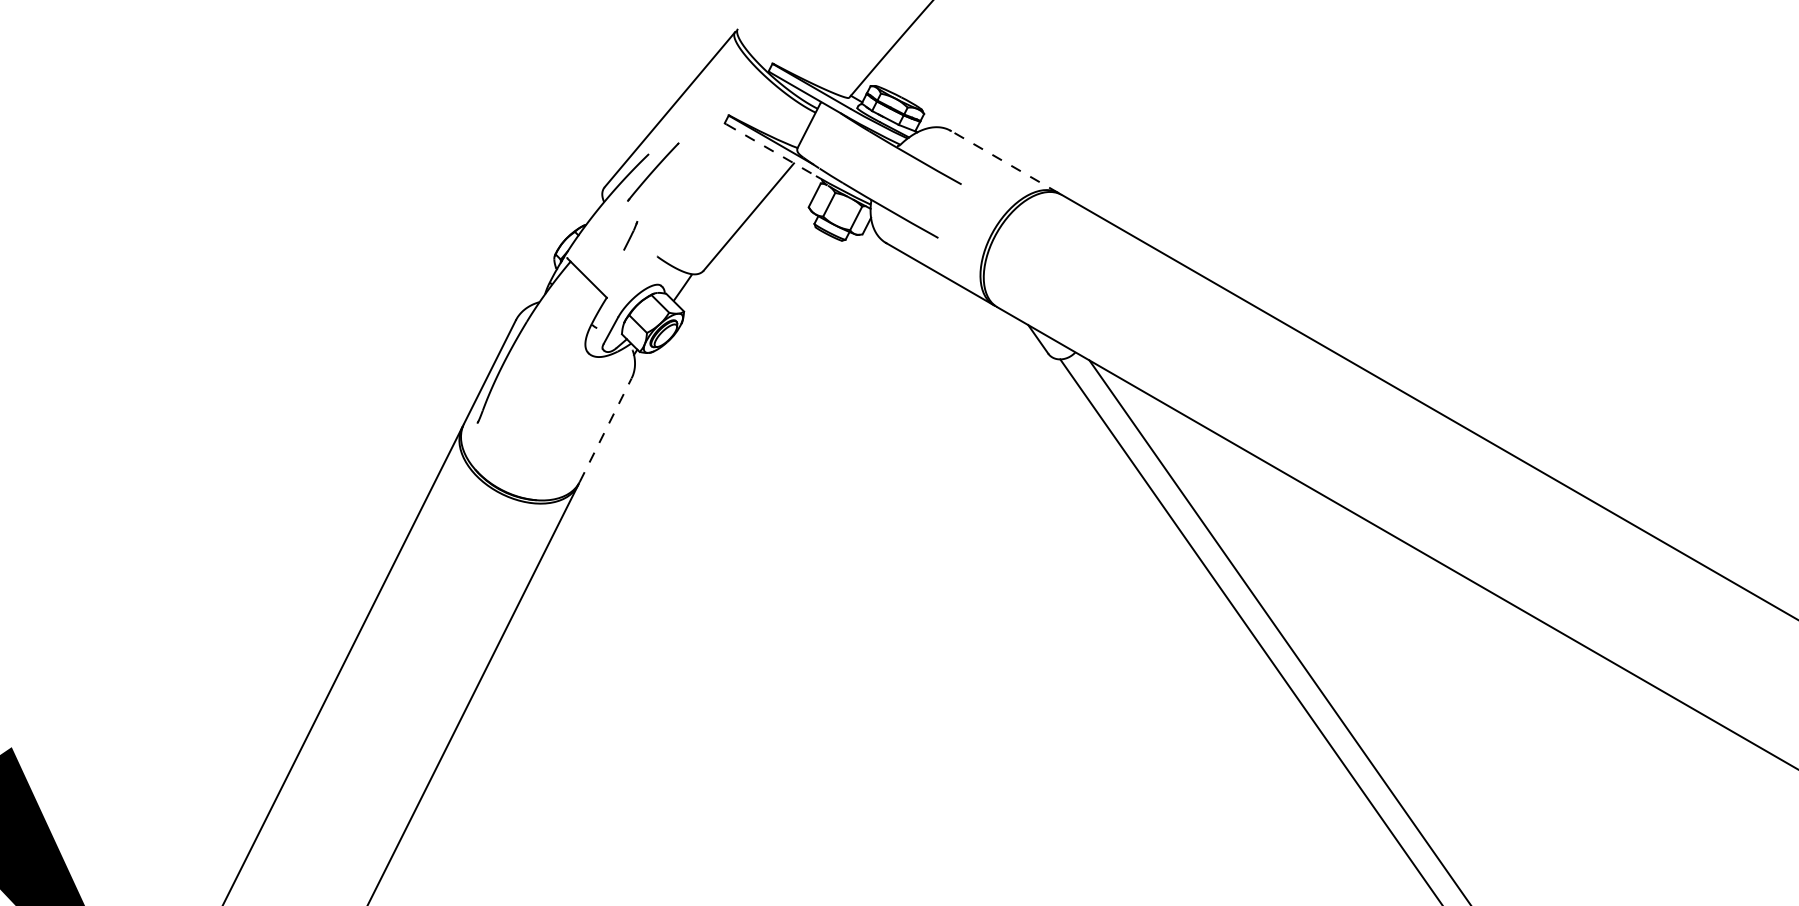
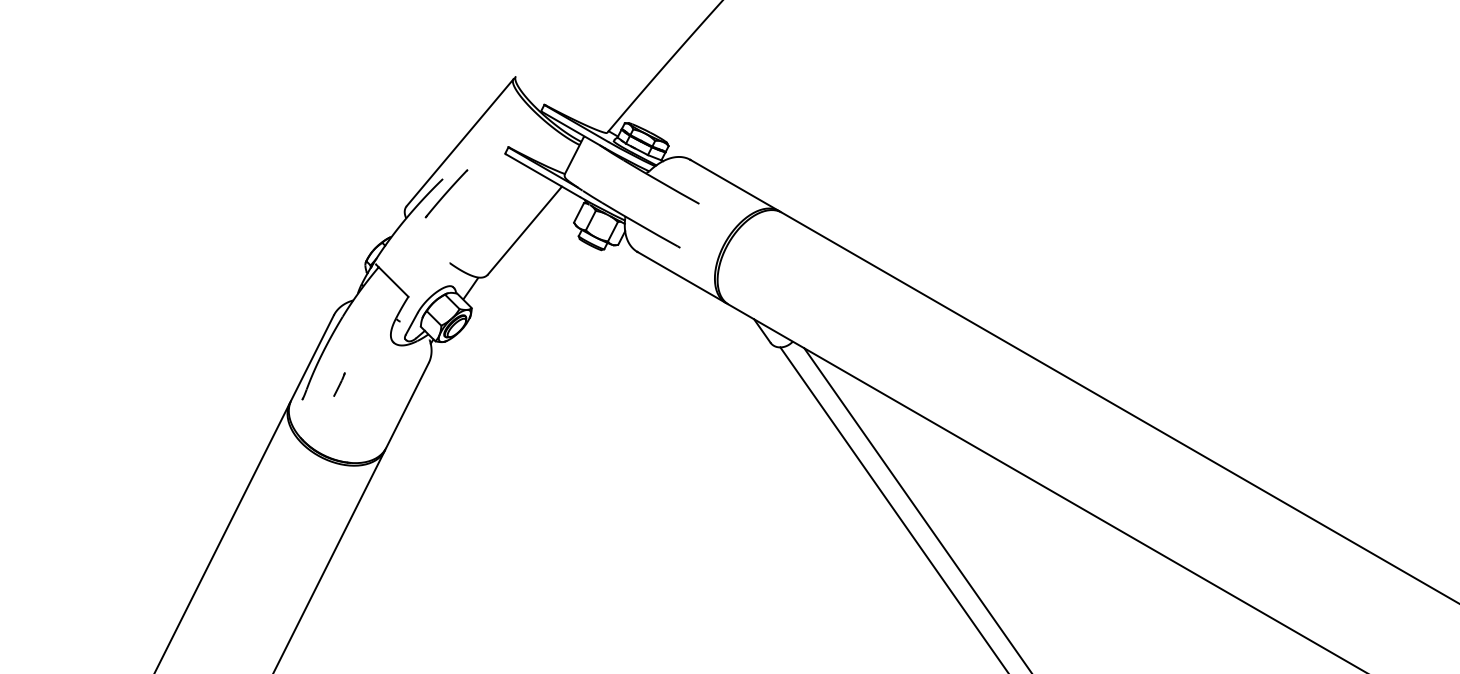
line: (771, 150) -> (543, 176), dashed -> solid
line: (1004, 161) -> (734, 185), dashed -> solid
line: (630, 235) -> (339, 384), moved
line: (605, 430) -> (407, 405), dashed -> solid

